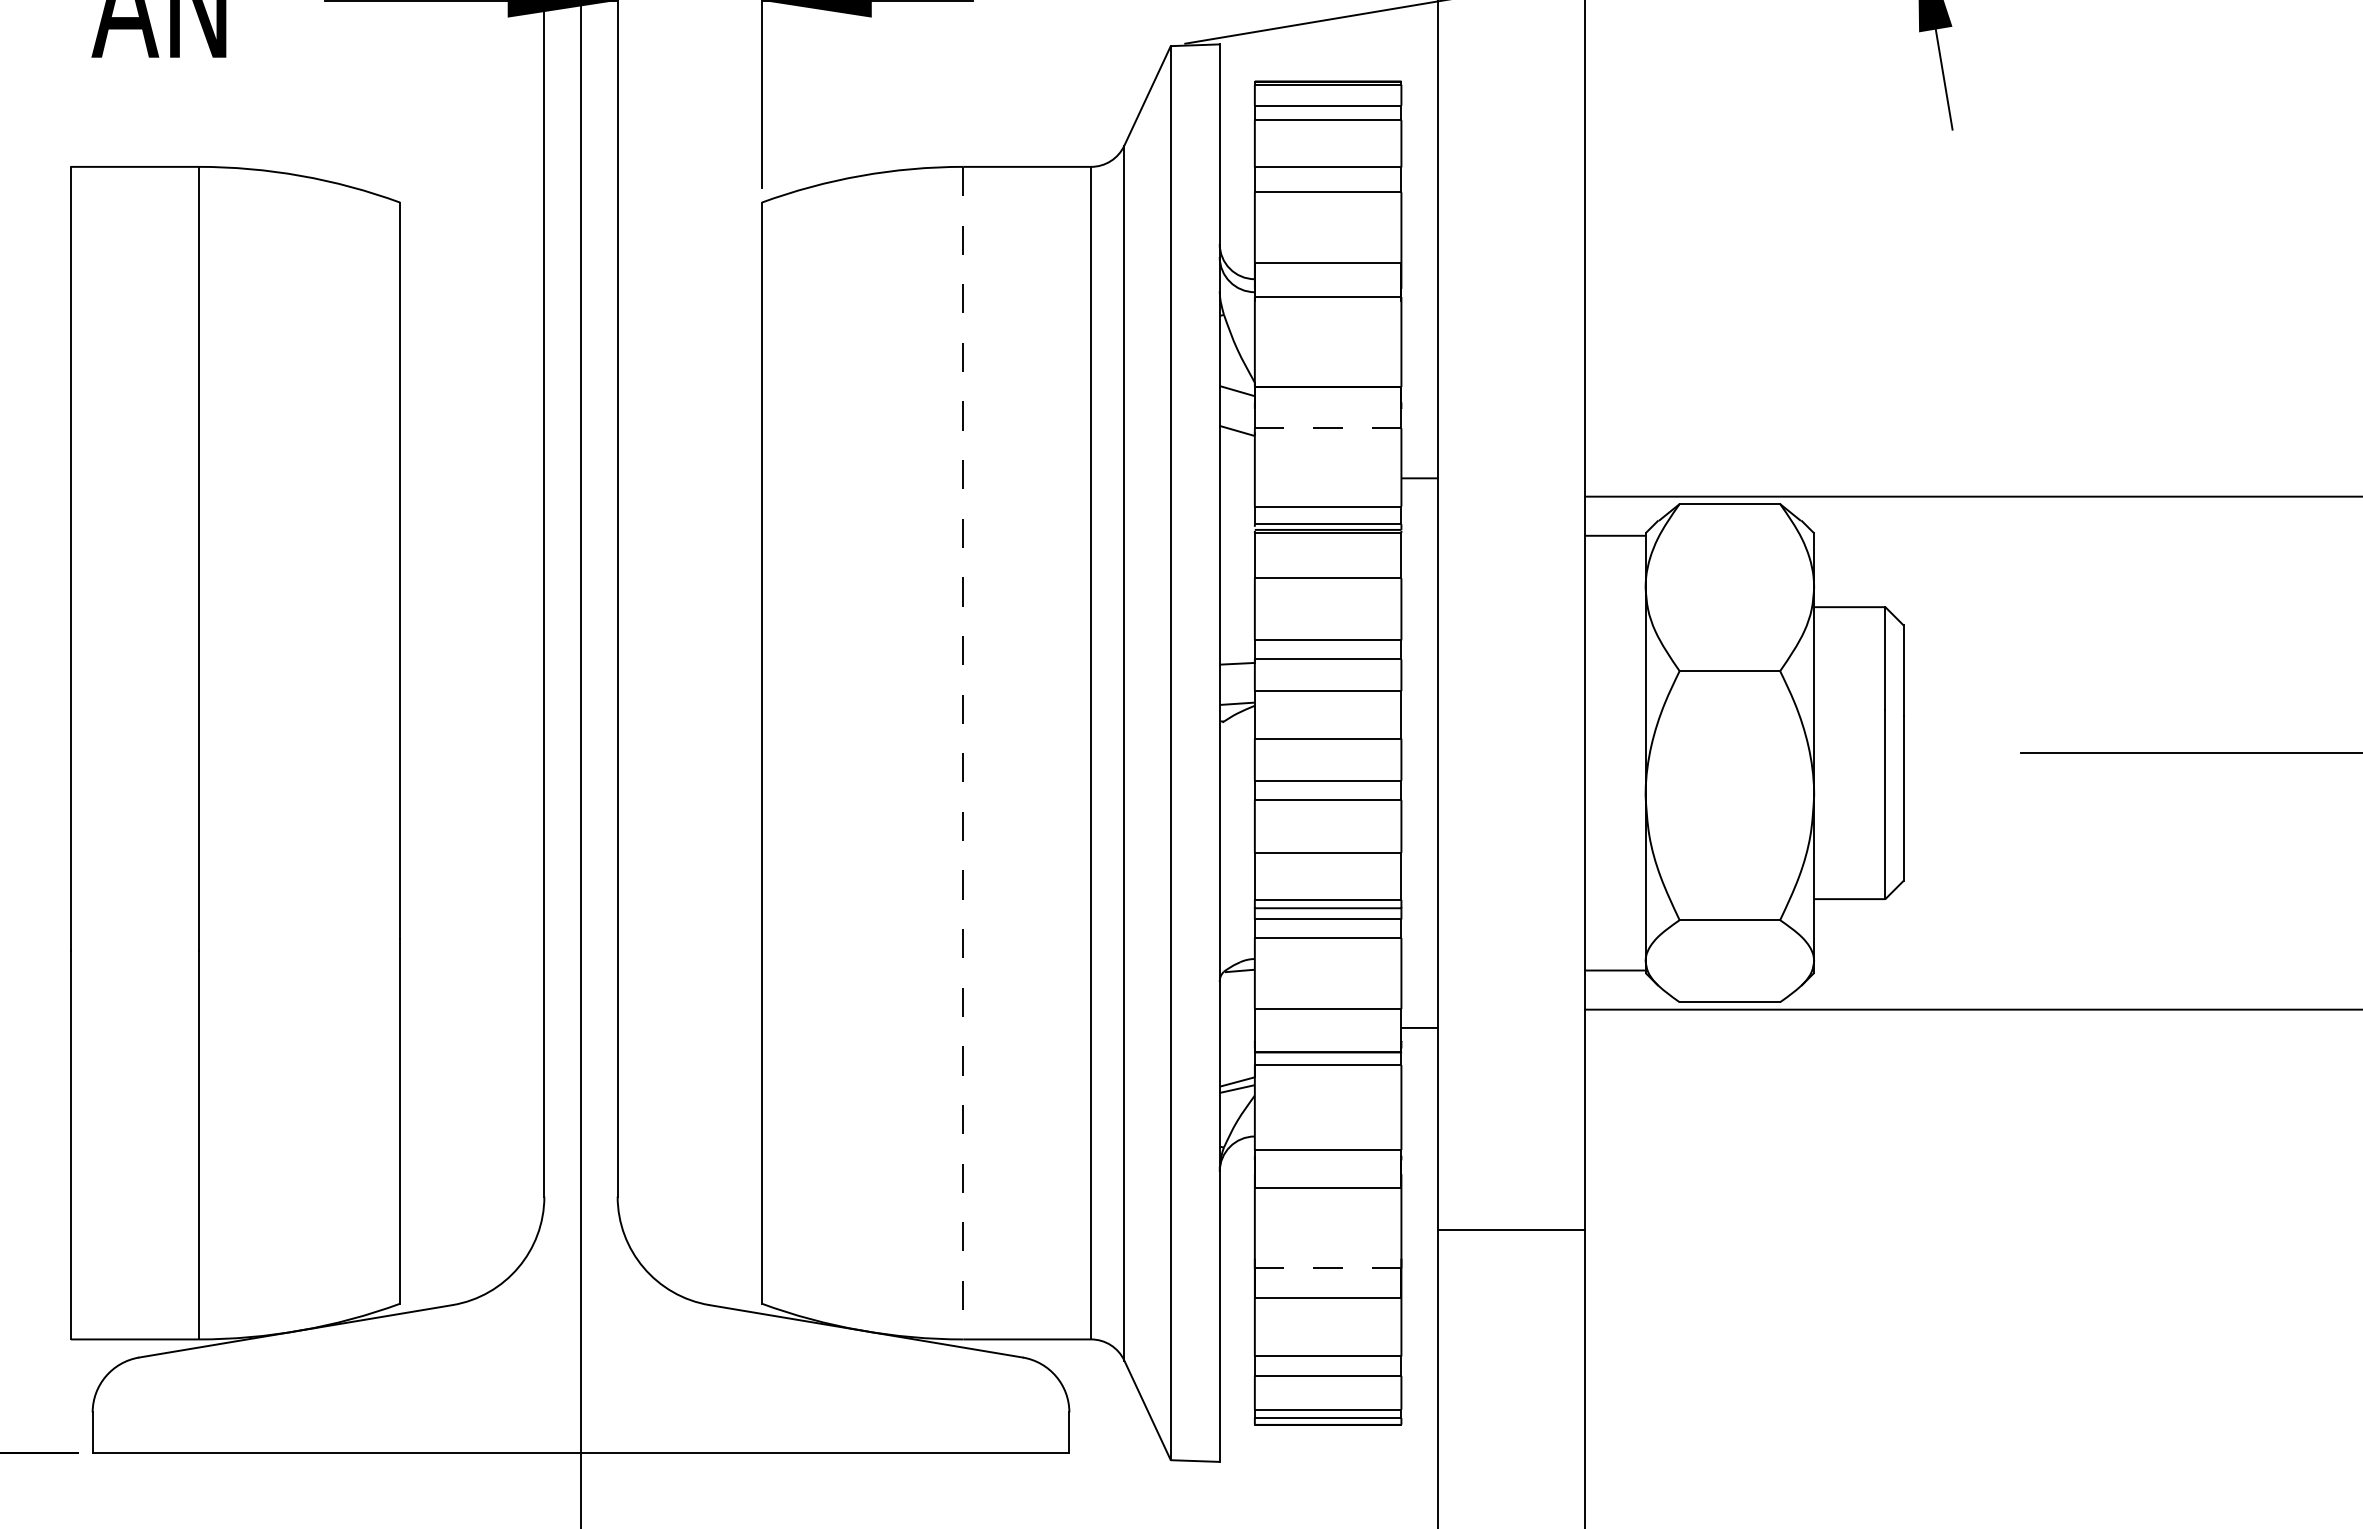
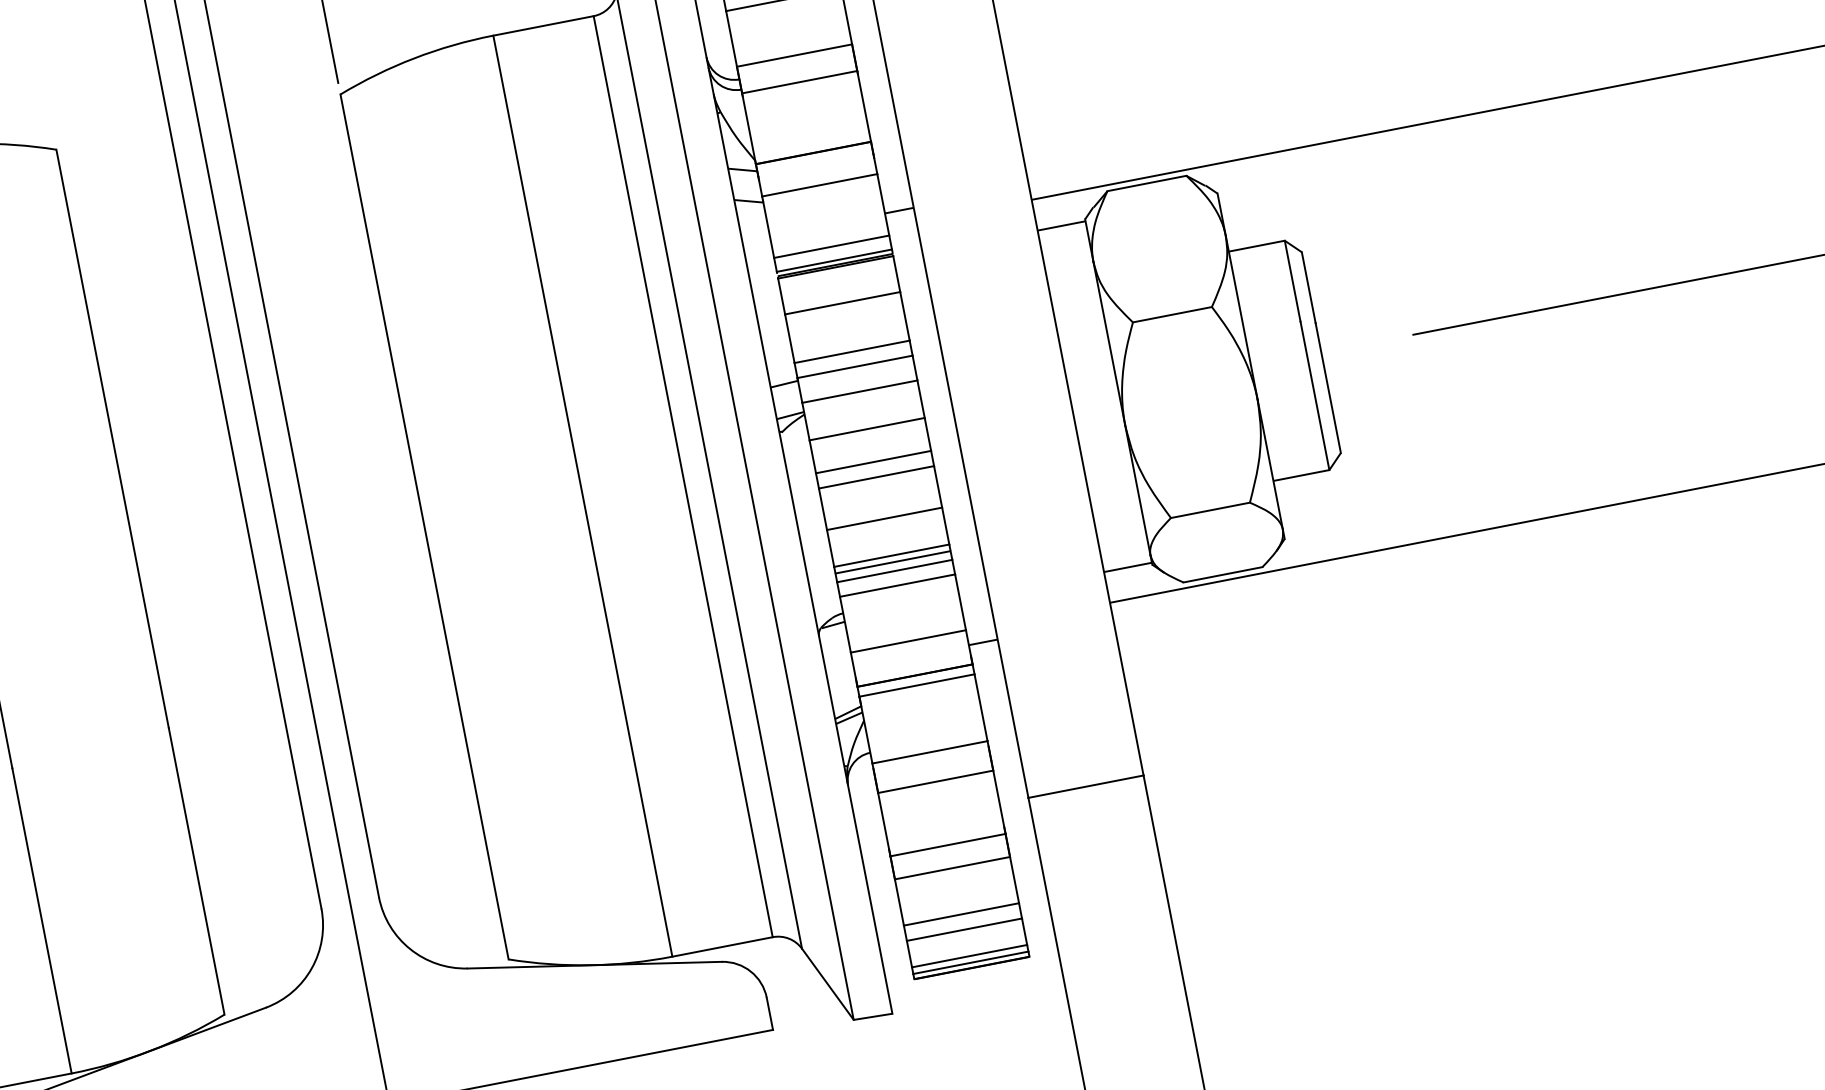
line: (1328, 428) -> (820, 185), dashed -> solid
line: (963, 753) -> (582, 496), dashed -> solid
line: (1327, 1268) -> (947, 845), dashed -> solid

